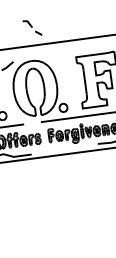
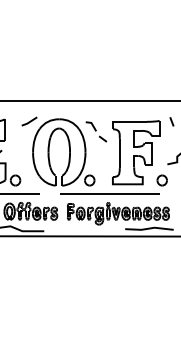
part: (32, 27) -> (96, 131), moved

